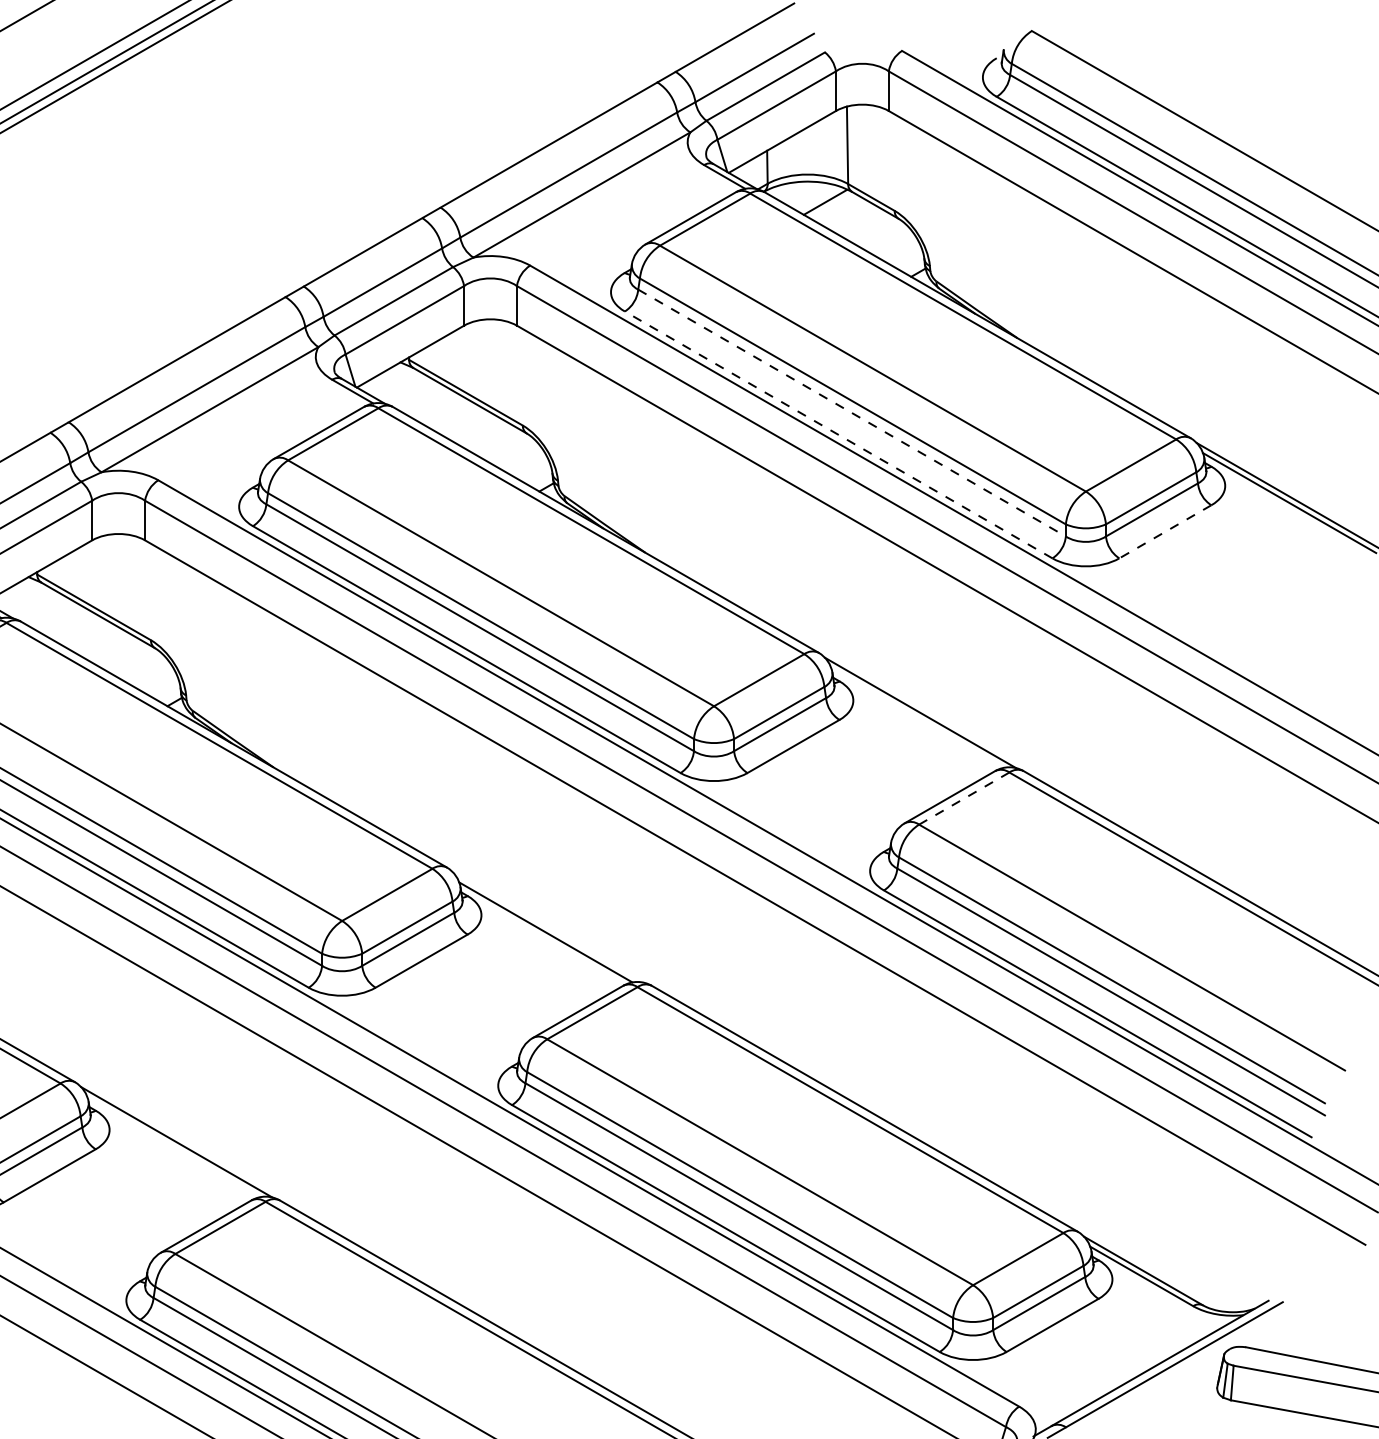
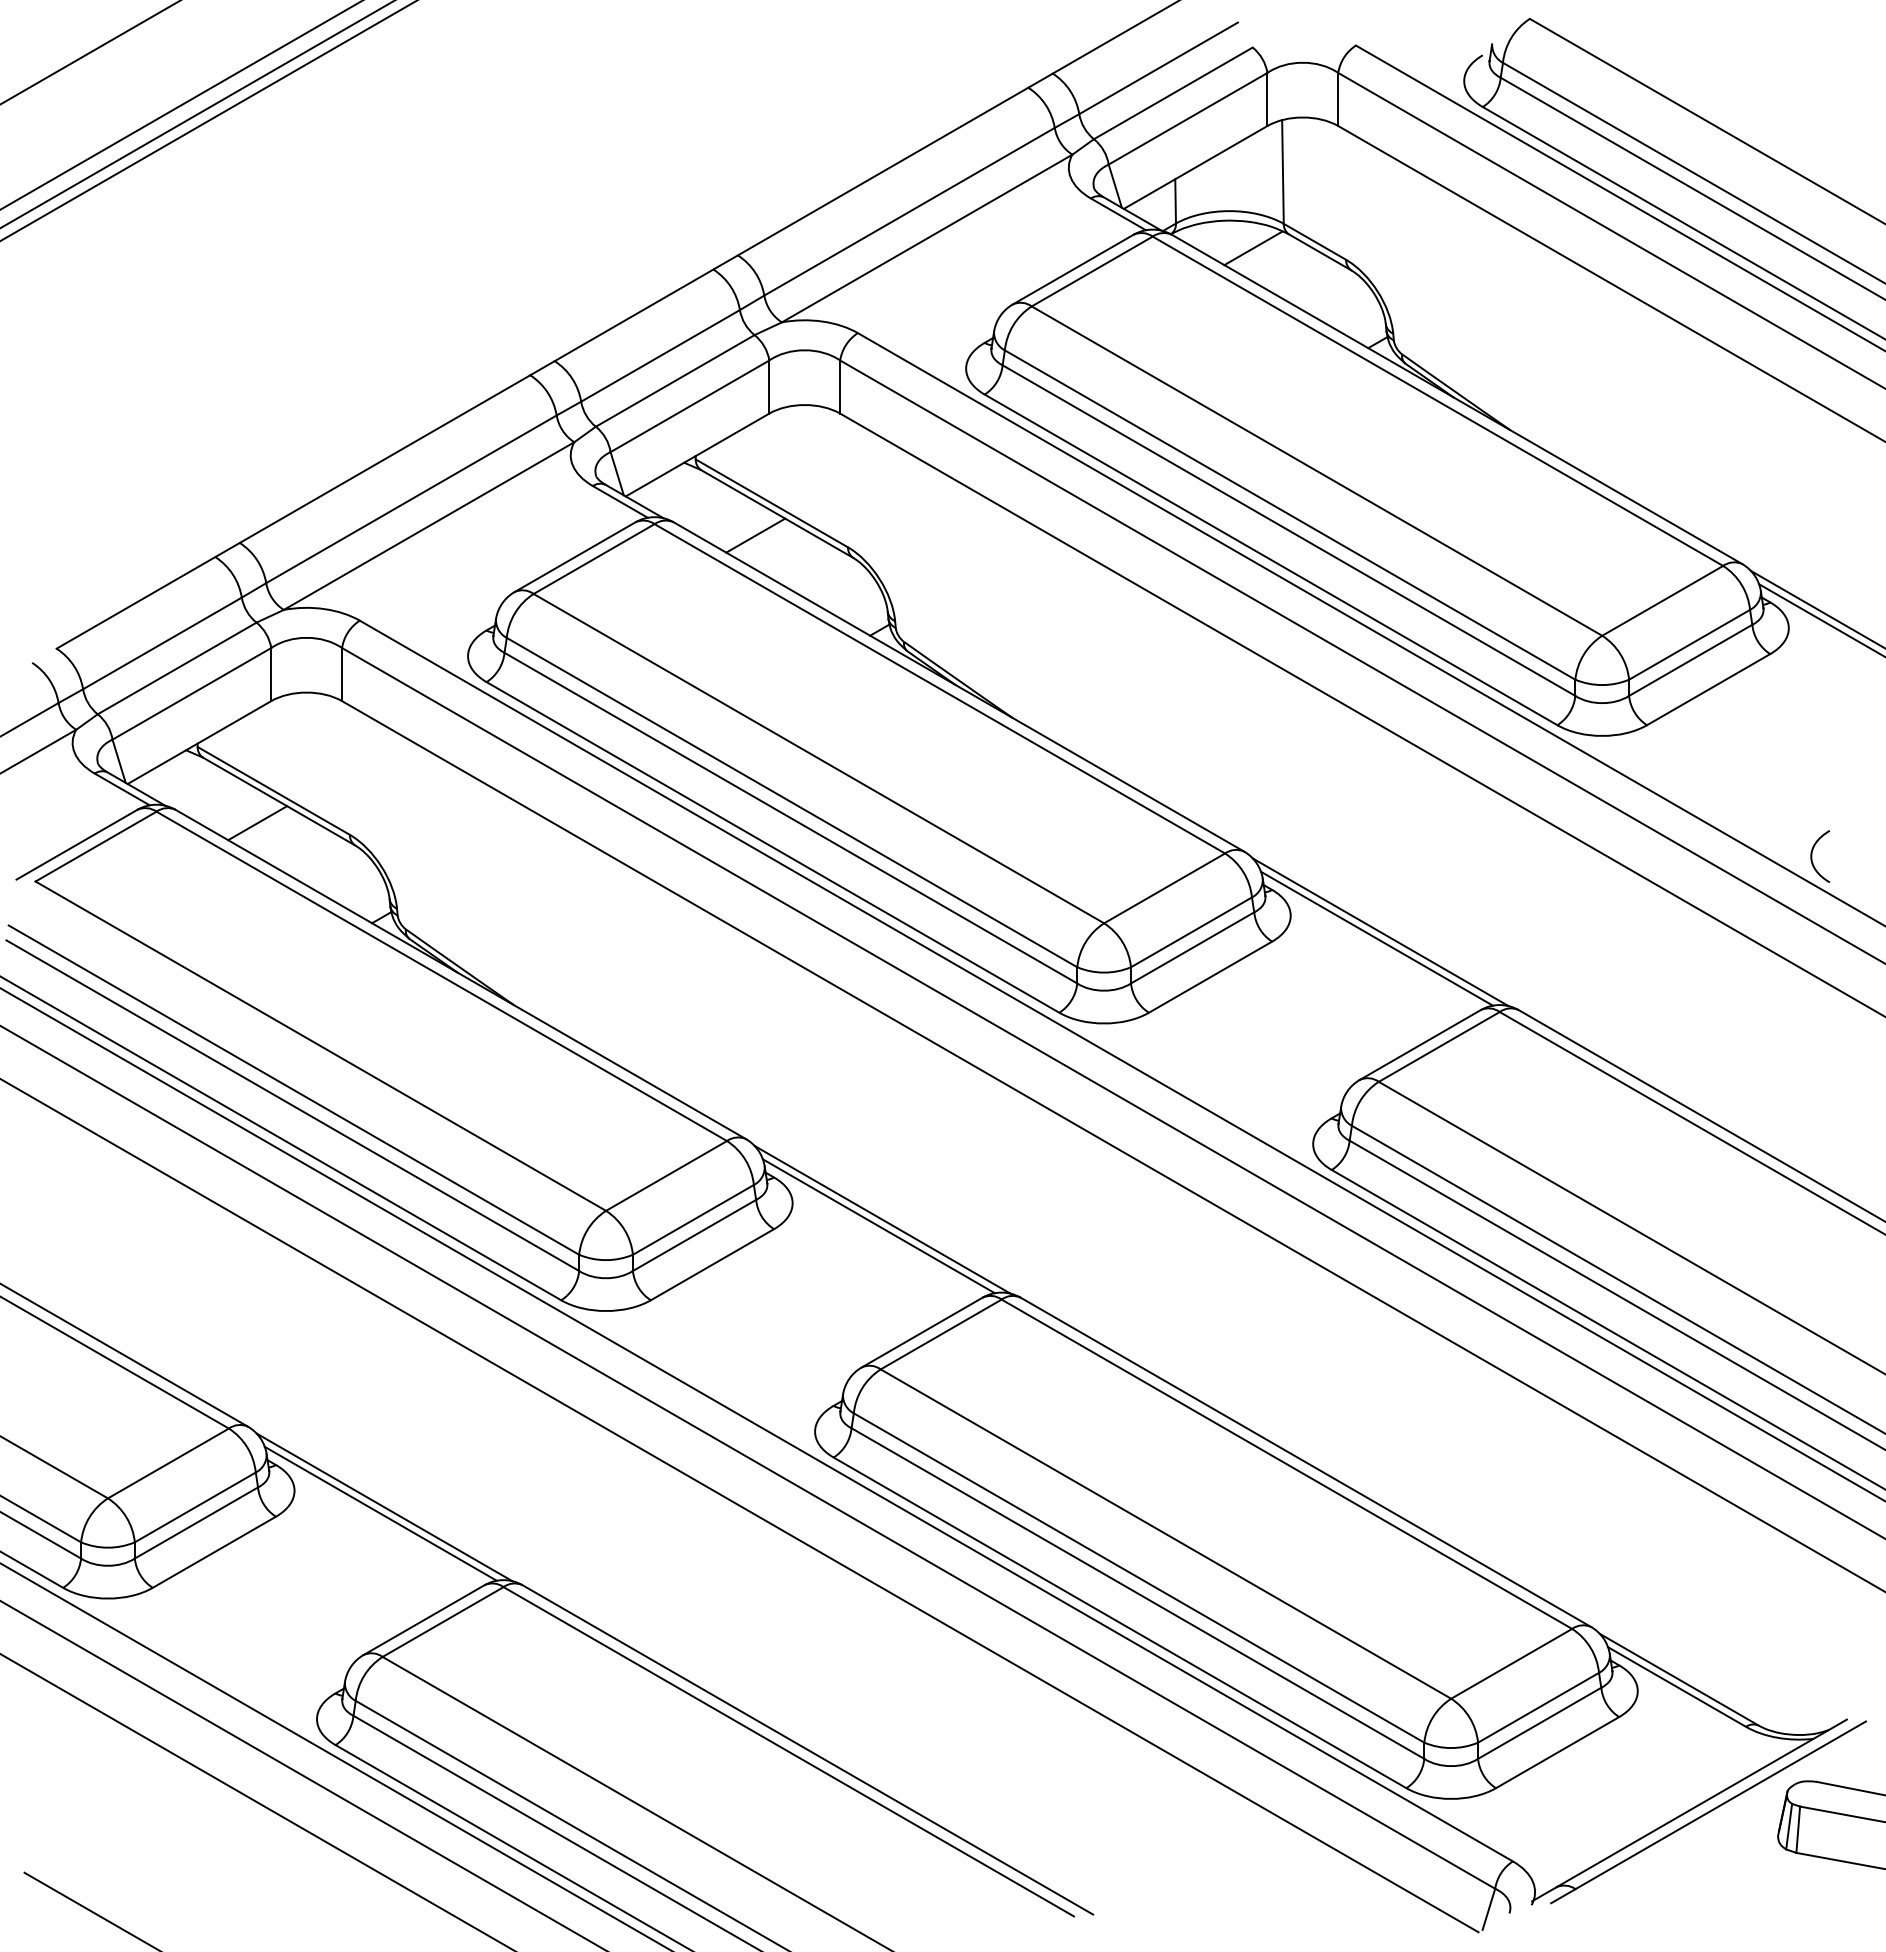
line: (852, 412) -> (1289, 530), dashed -> solid
line: (453, 416) -> (755, 535), added
line: (838, 434) -> (1271, 559), dashed -> solid
line: (1165, 531) -> (1708, 689), dashed -> solid
line: (81, 631) -> (257, 823), added
curve: (1242, 656) -> (1812, 856), added
line: (917, 717) -> (1376, 938), added
line: (964, 798) -> (1439, 1046), dashed -> solid
line: (548, 927) -> (882, 1219), added
line: (173, 1146) -> (380, 1513), added

